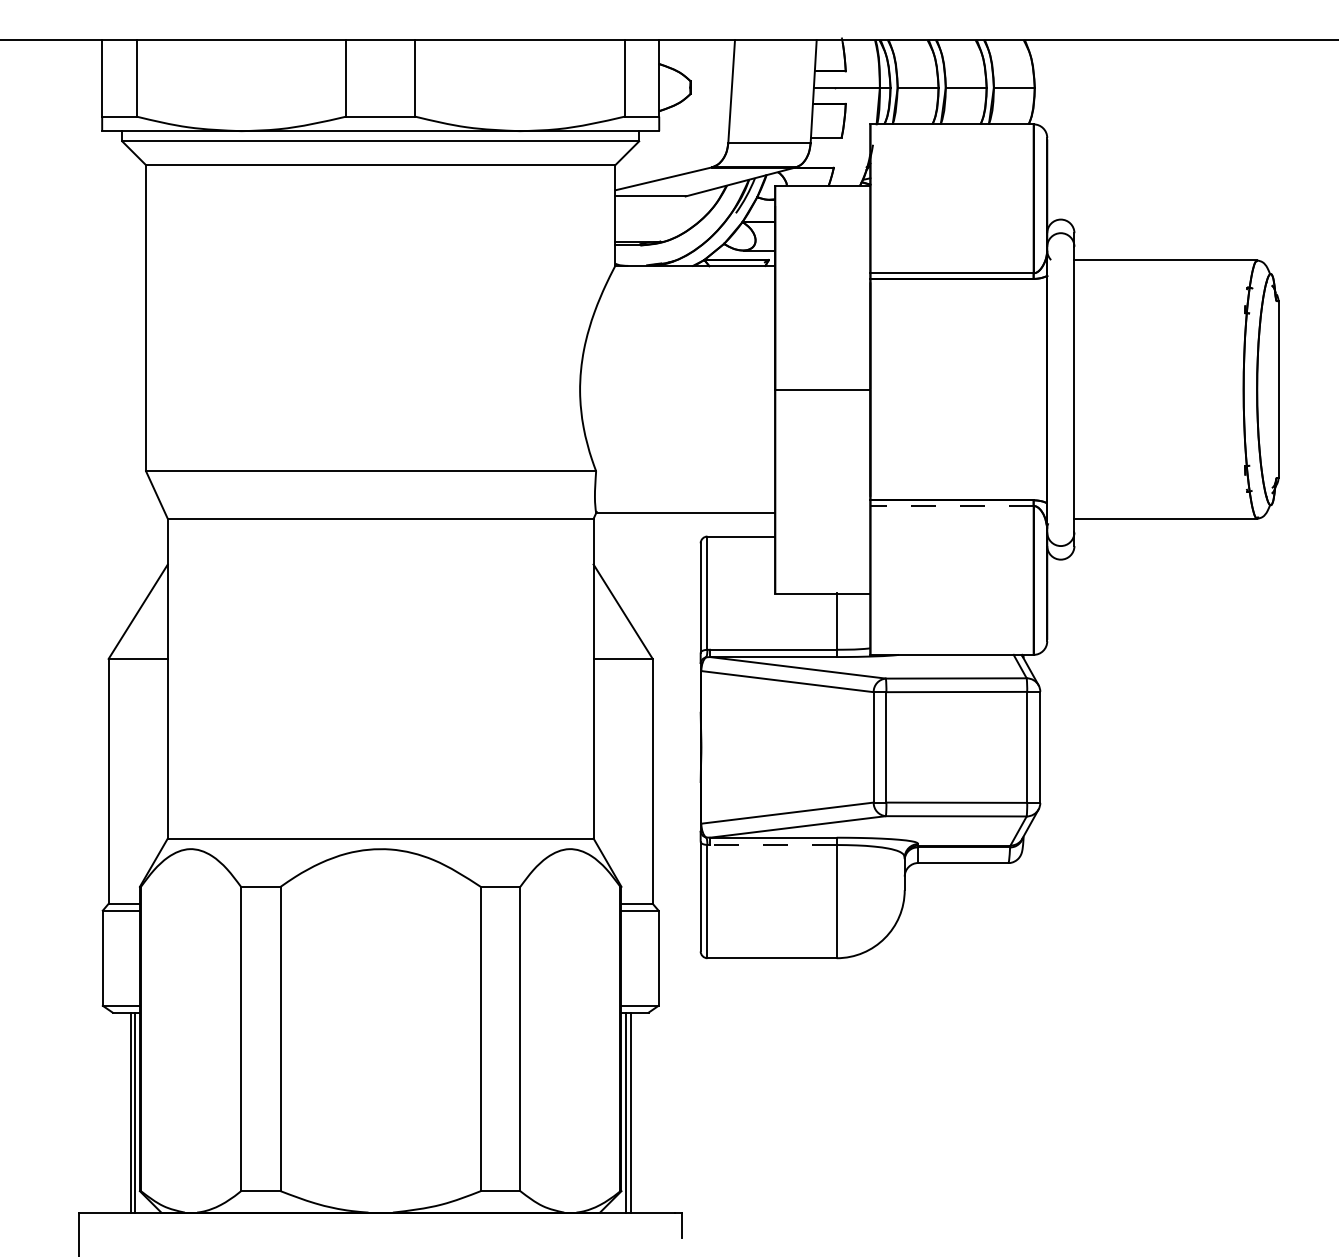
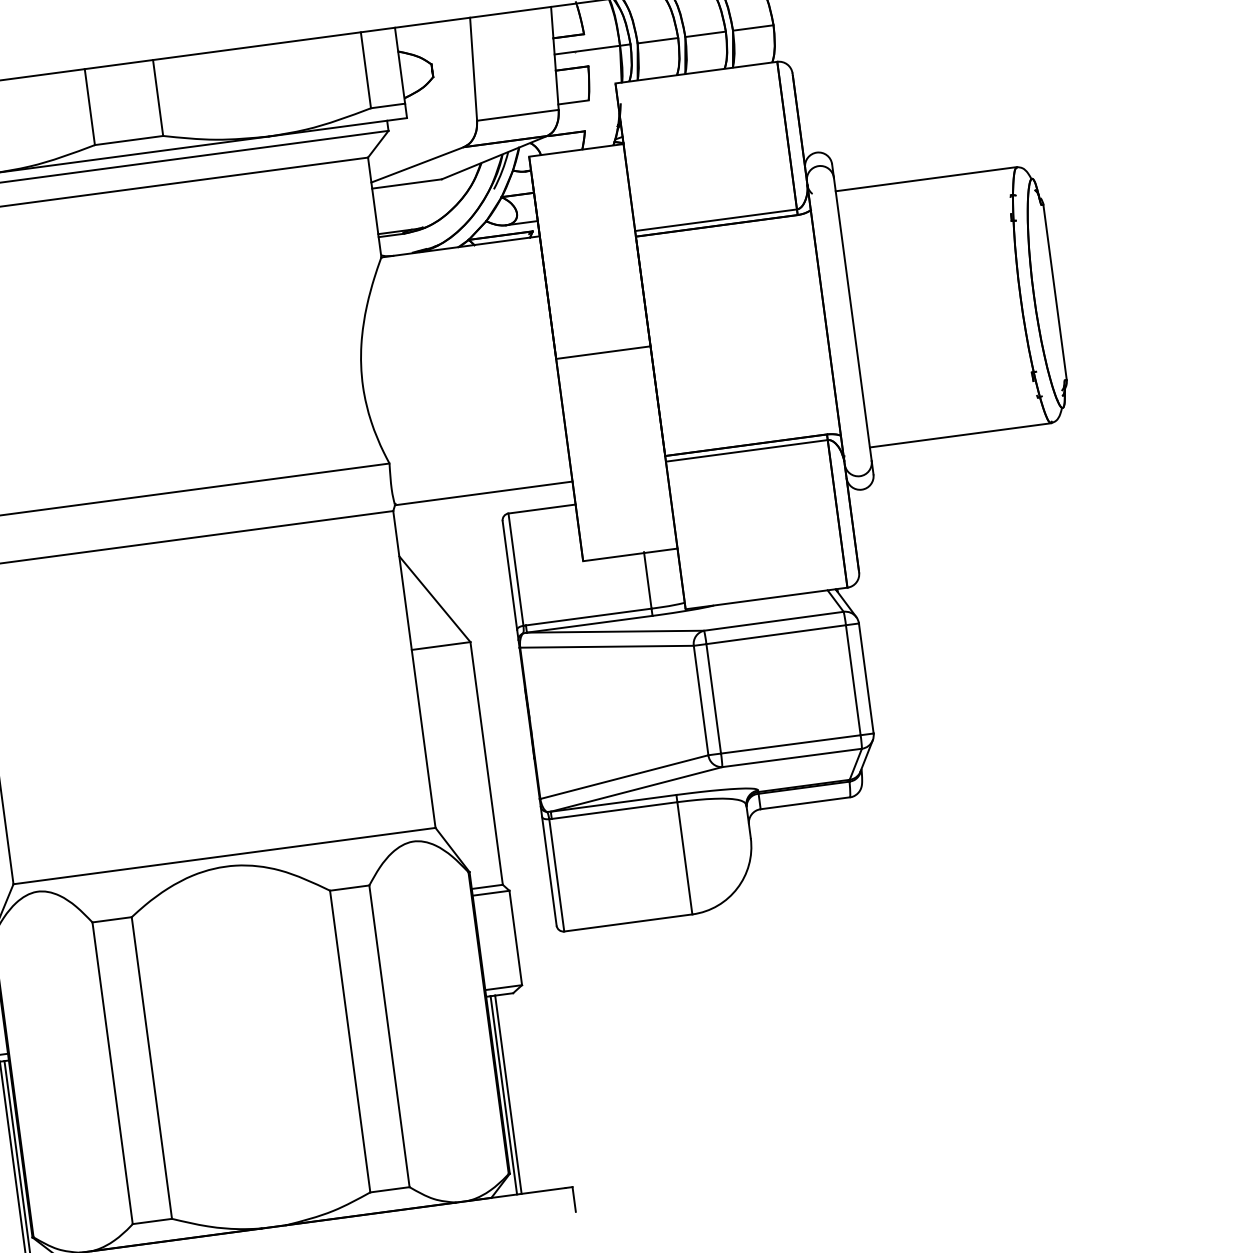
line: (952, 505) -> (747, 450), dashed -> solid
line: (772, 845) -> (613, 811), dashed -> solid

